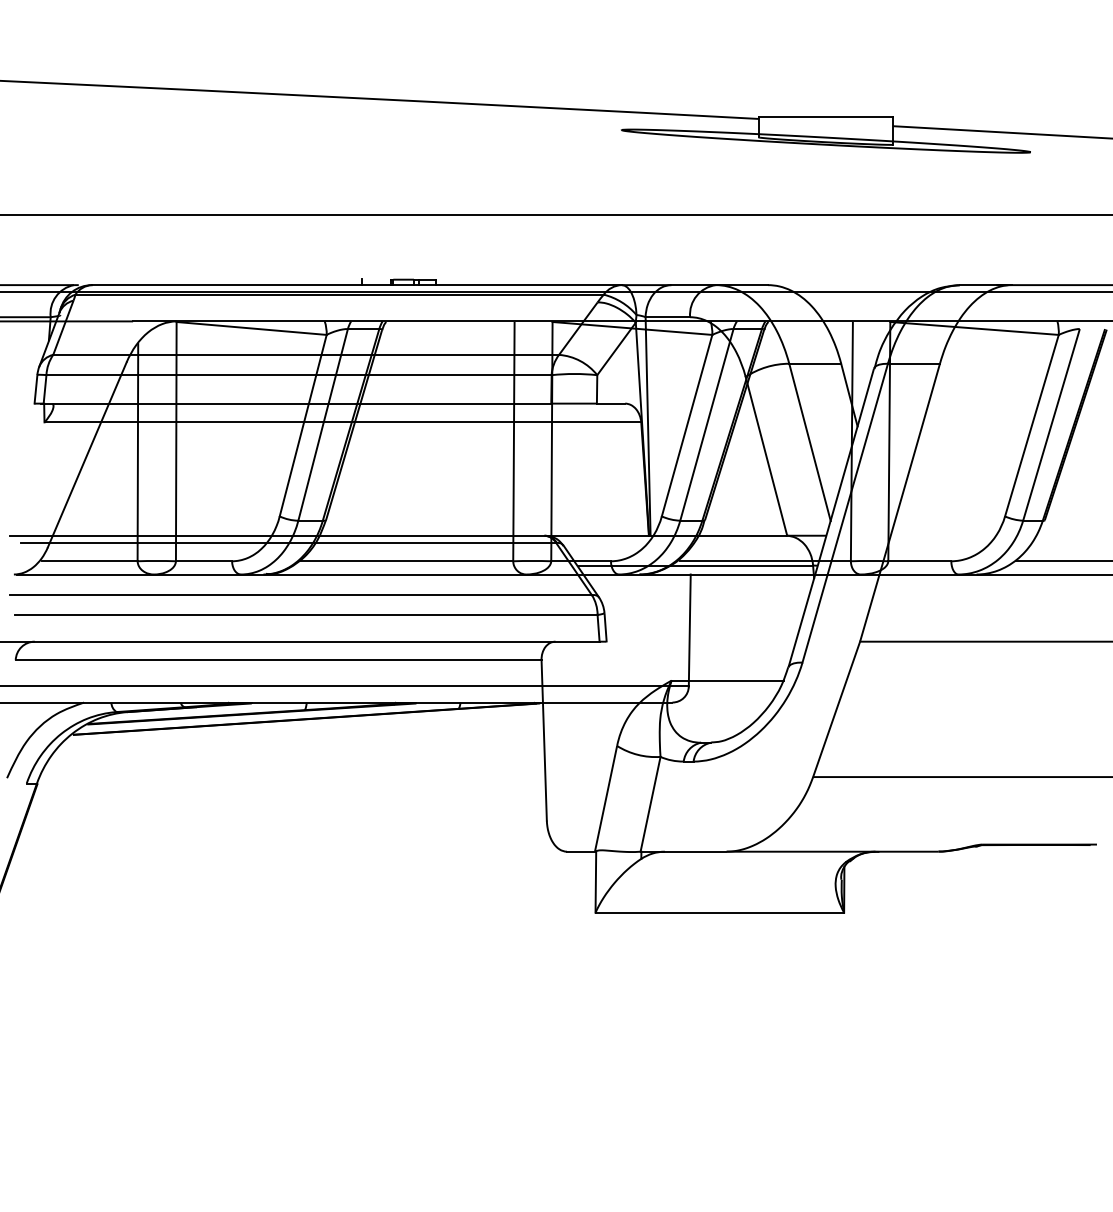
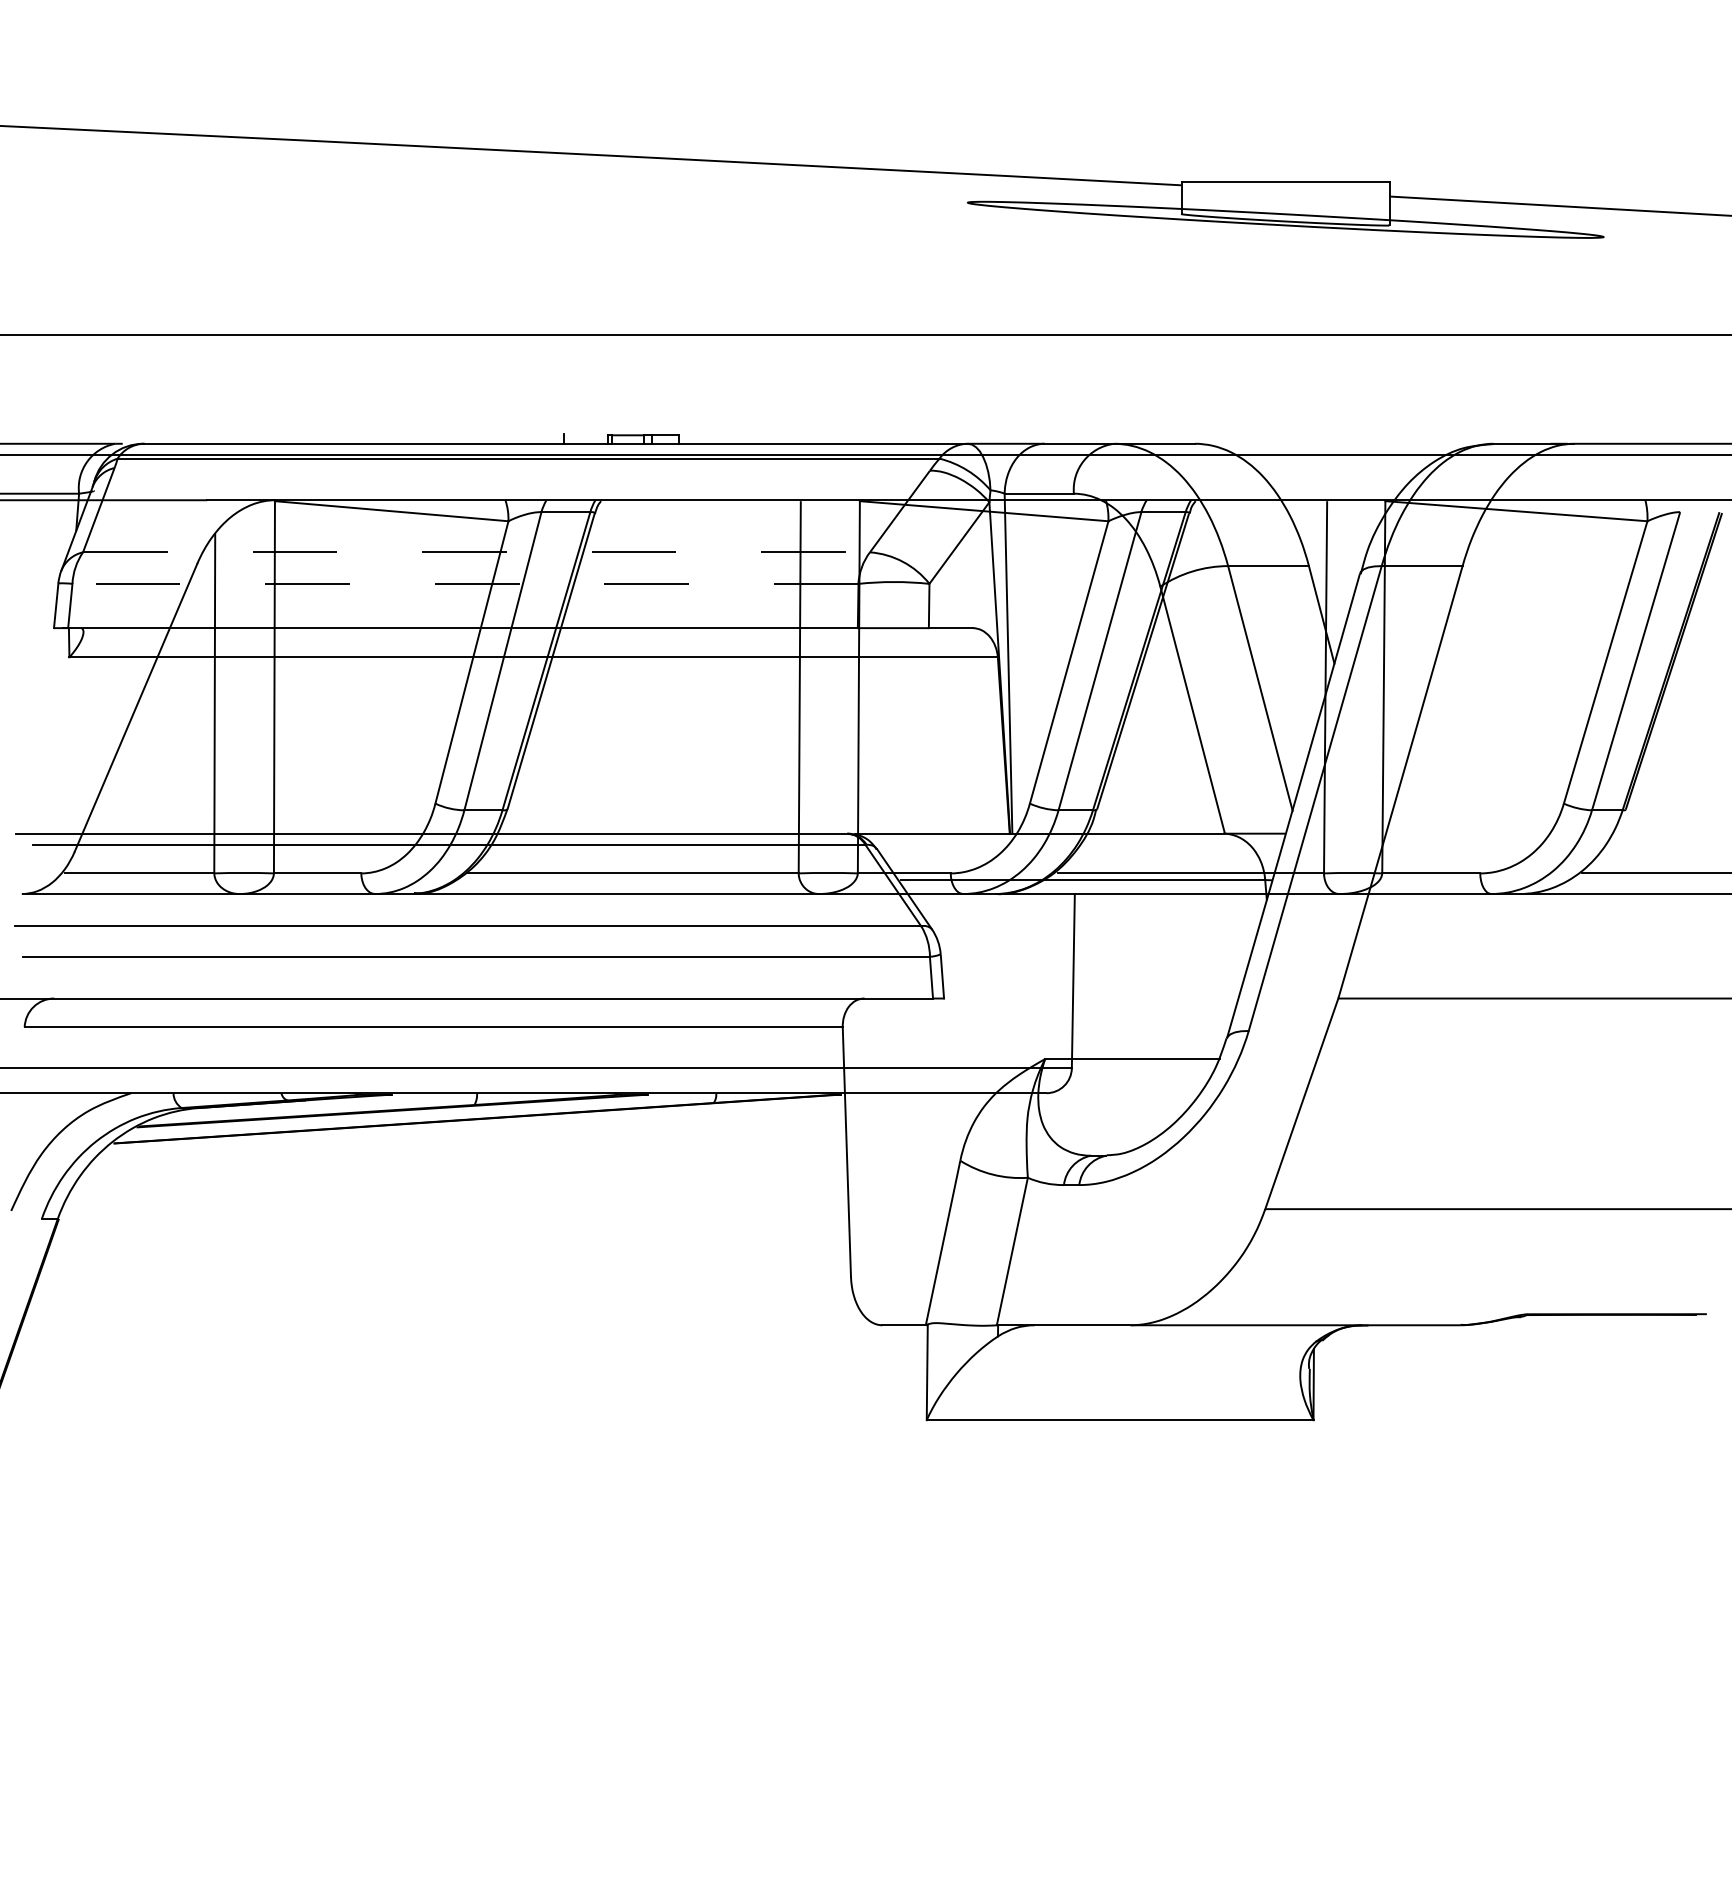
line: (306, 354) -> (477, 551), solid -> dashed
line: (299, 375) -> (466, 584), solid -> dashed

